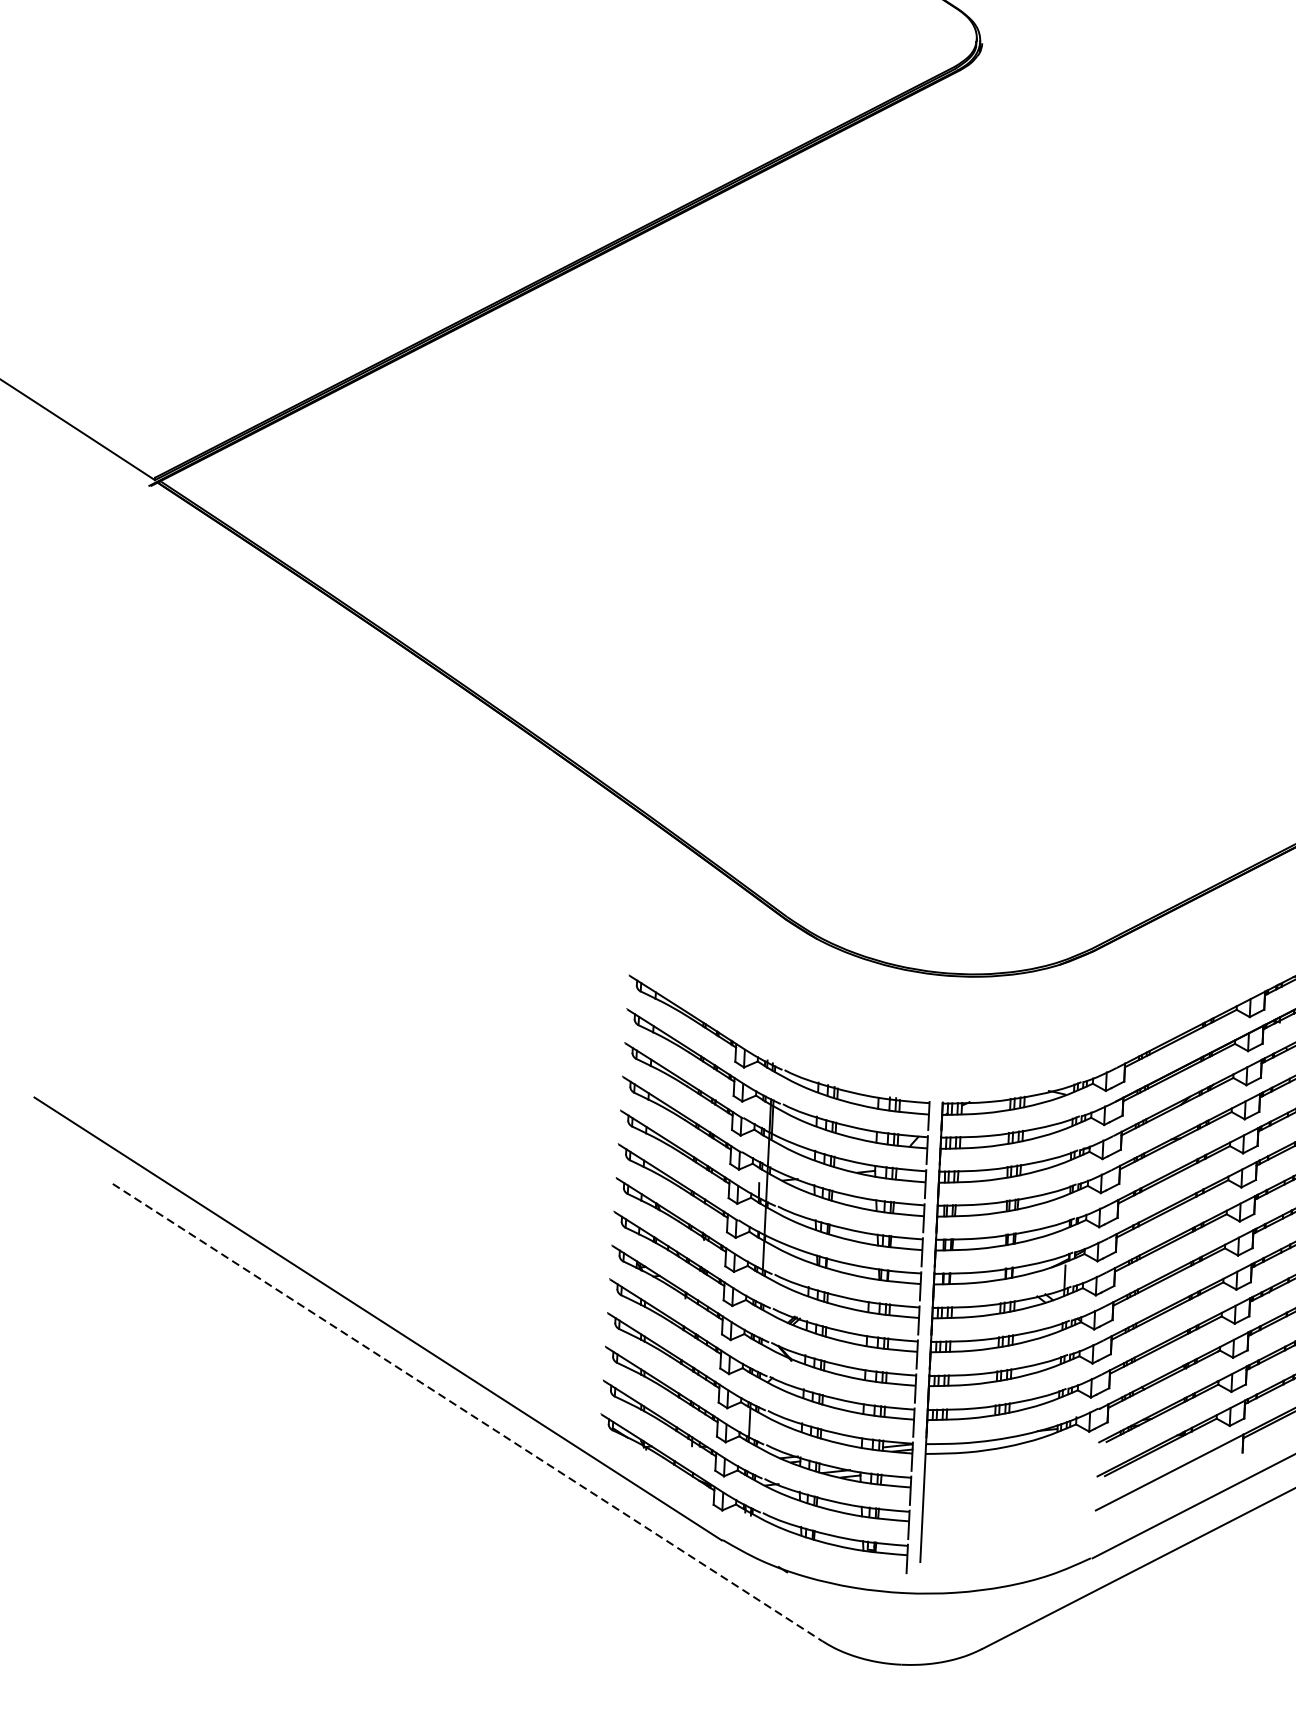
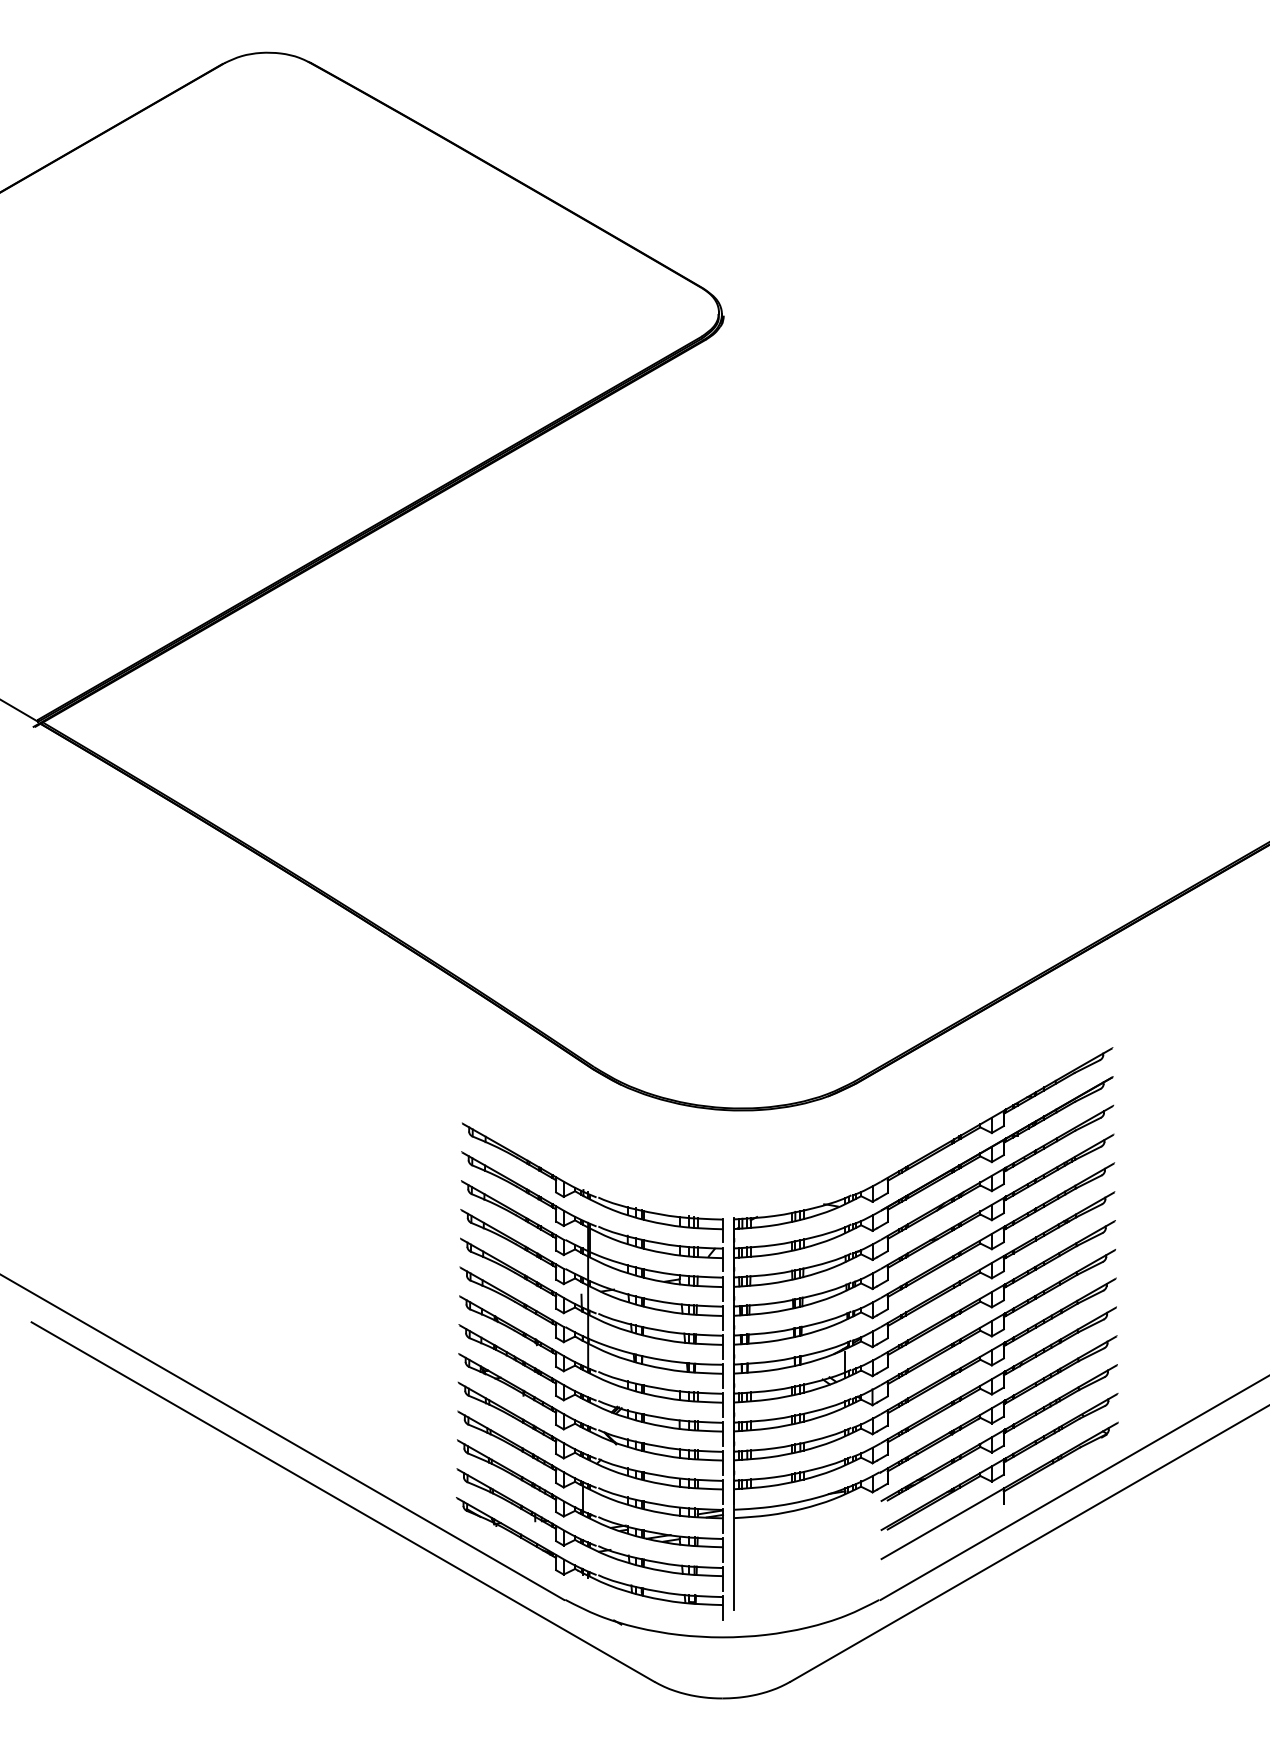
line: (467, 1413) -> (342, 1502), dashed -> solid

